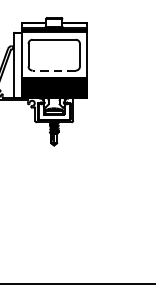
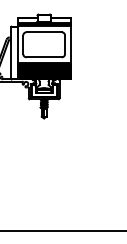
line: (54, 70) -> (44, 57), dashed -> solid

